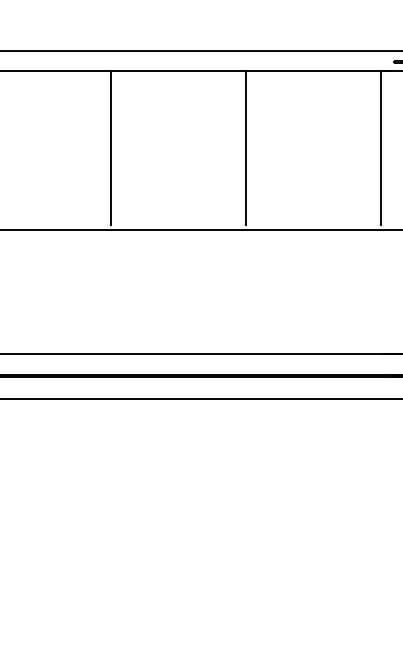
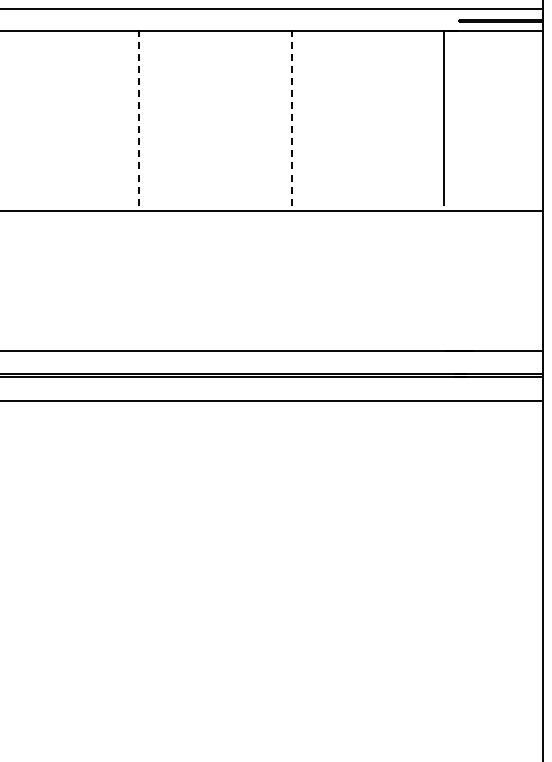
line: (110, 147) -> (139, 117), solid -> dashed
line: (246, 147) -> (292, 117), solid -> dashed

